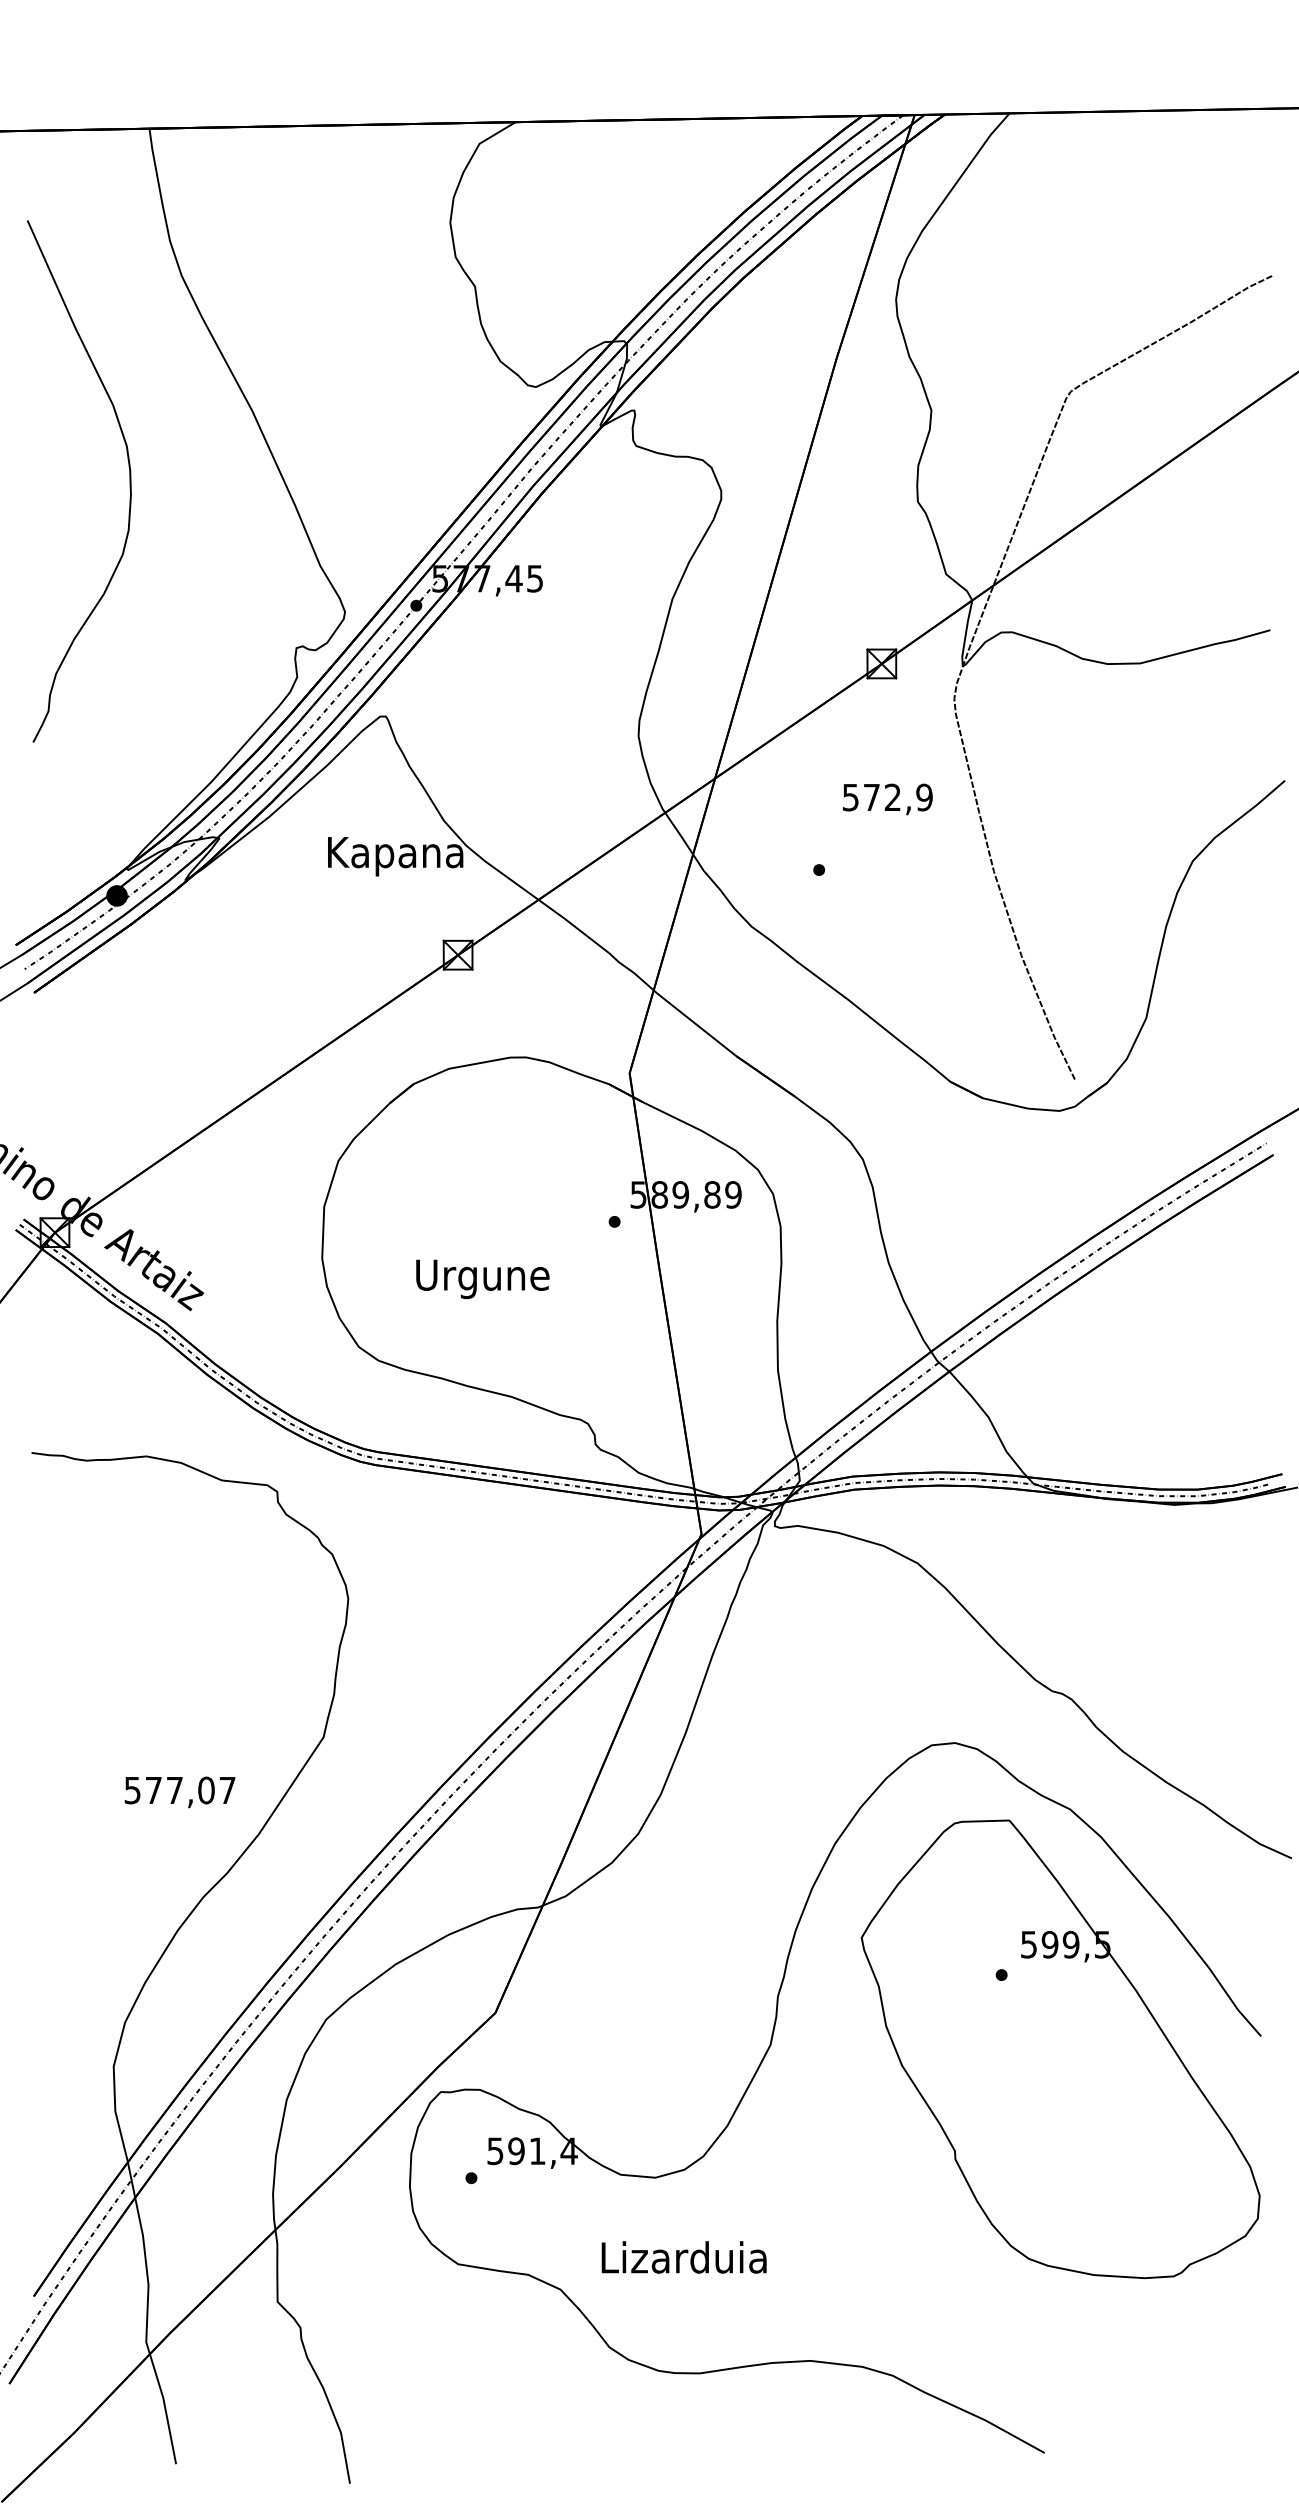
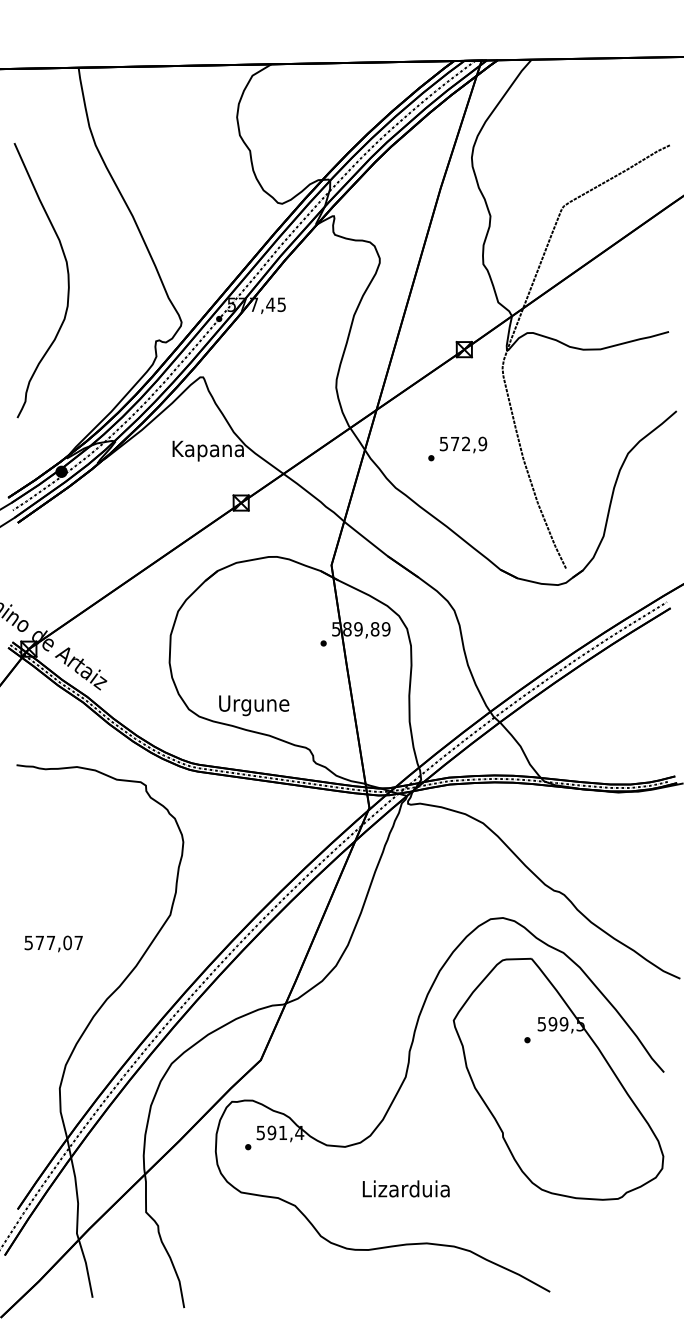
curve: (128, 481) -> (67, 280), moved
text: (887, 798) -> (463, 444), moved
text: (483, 1278) -> (254, 705), moved
text: (179, 1791) -> (53, 943), moved
text: (682, 2256) -> (405, 1188), moved

